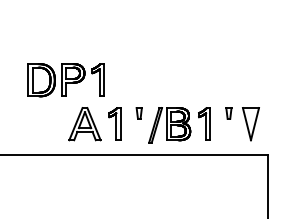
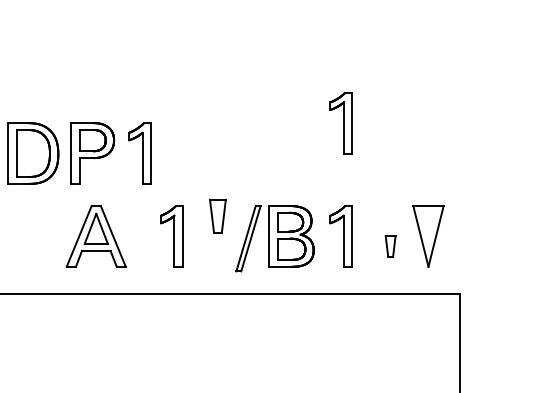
part: (204, 63) -> (340, 121), added
part: (138, 113) -> (216, 216), size x1.6
part: (228, 113) -> (389, 246), moved
part: (84, 124) -> (95, 237), moved

